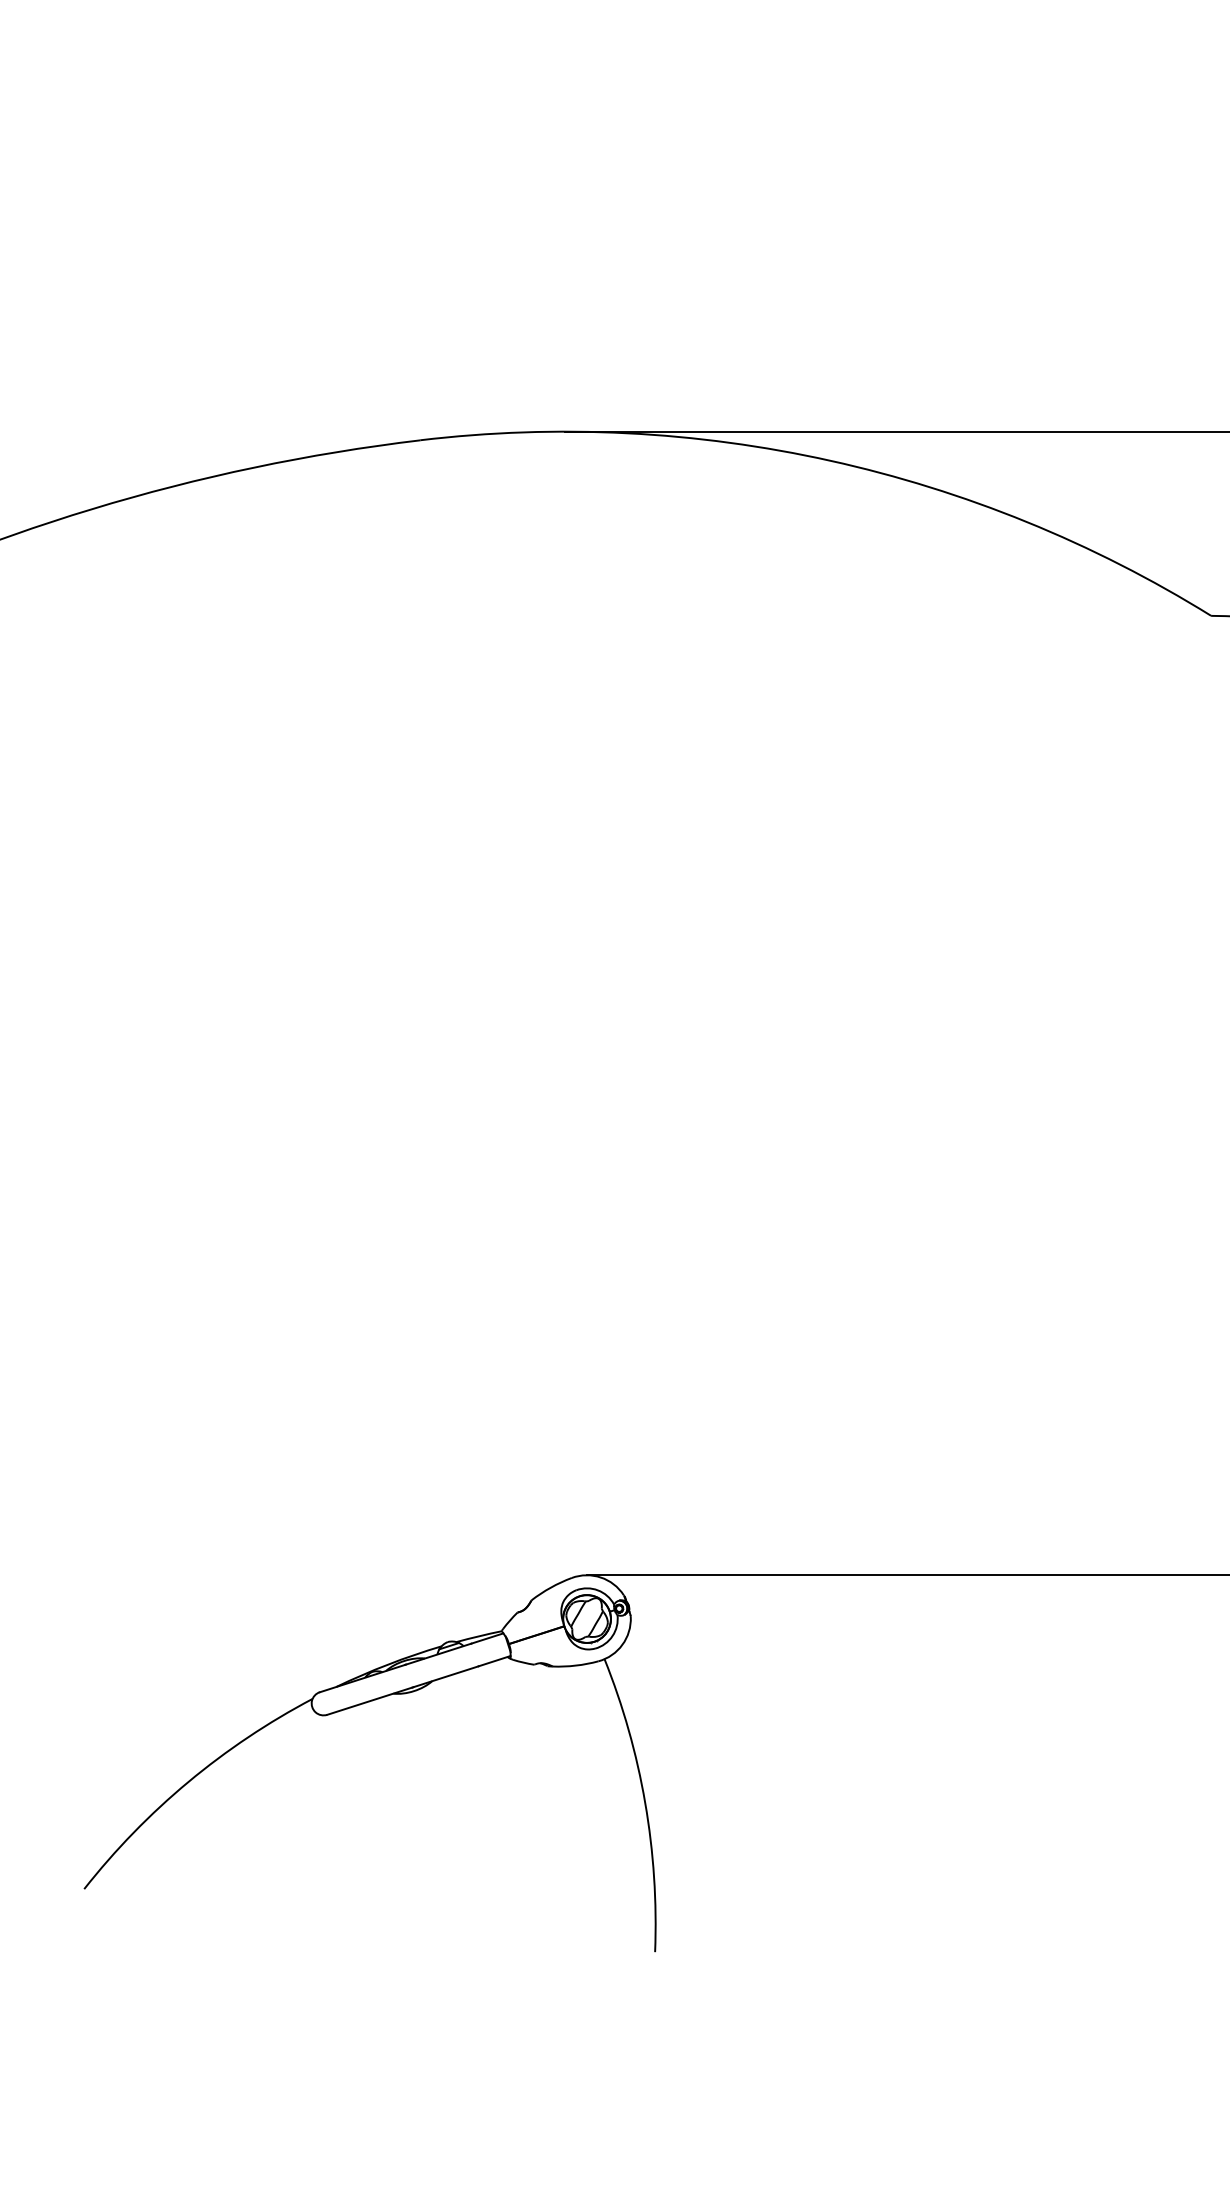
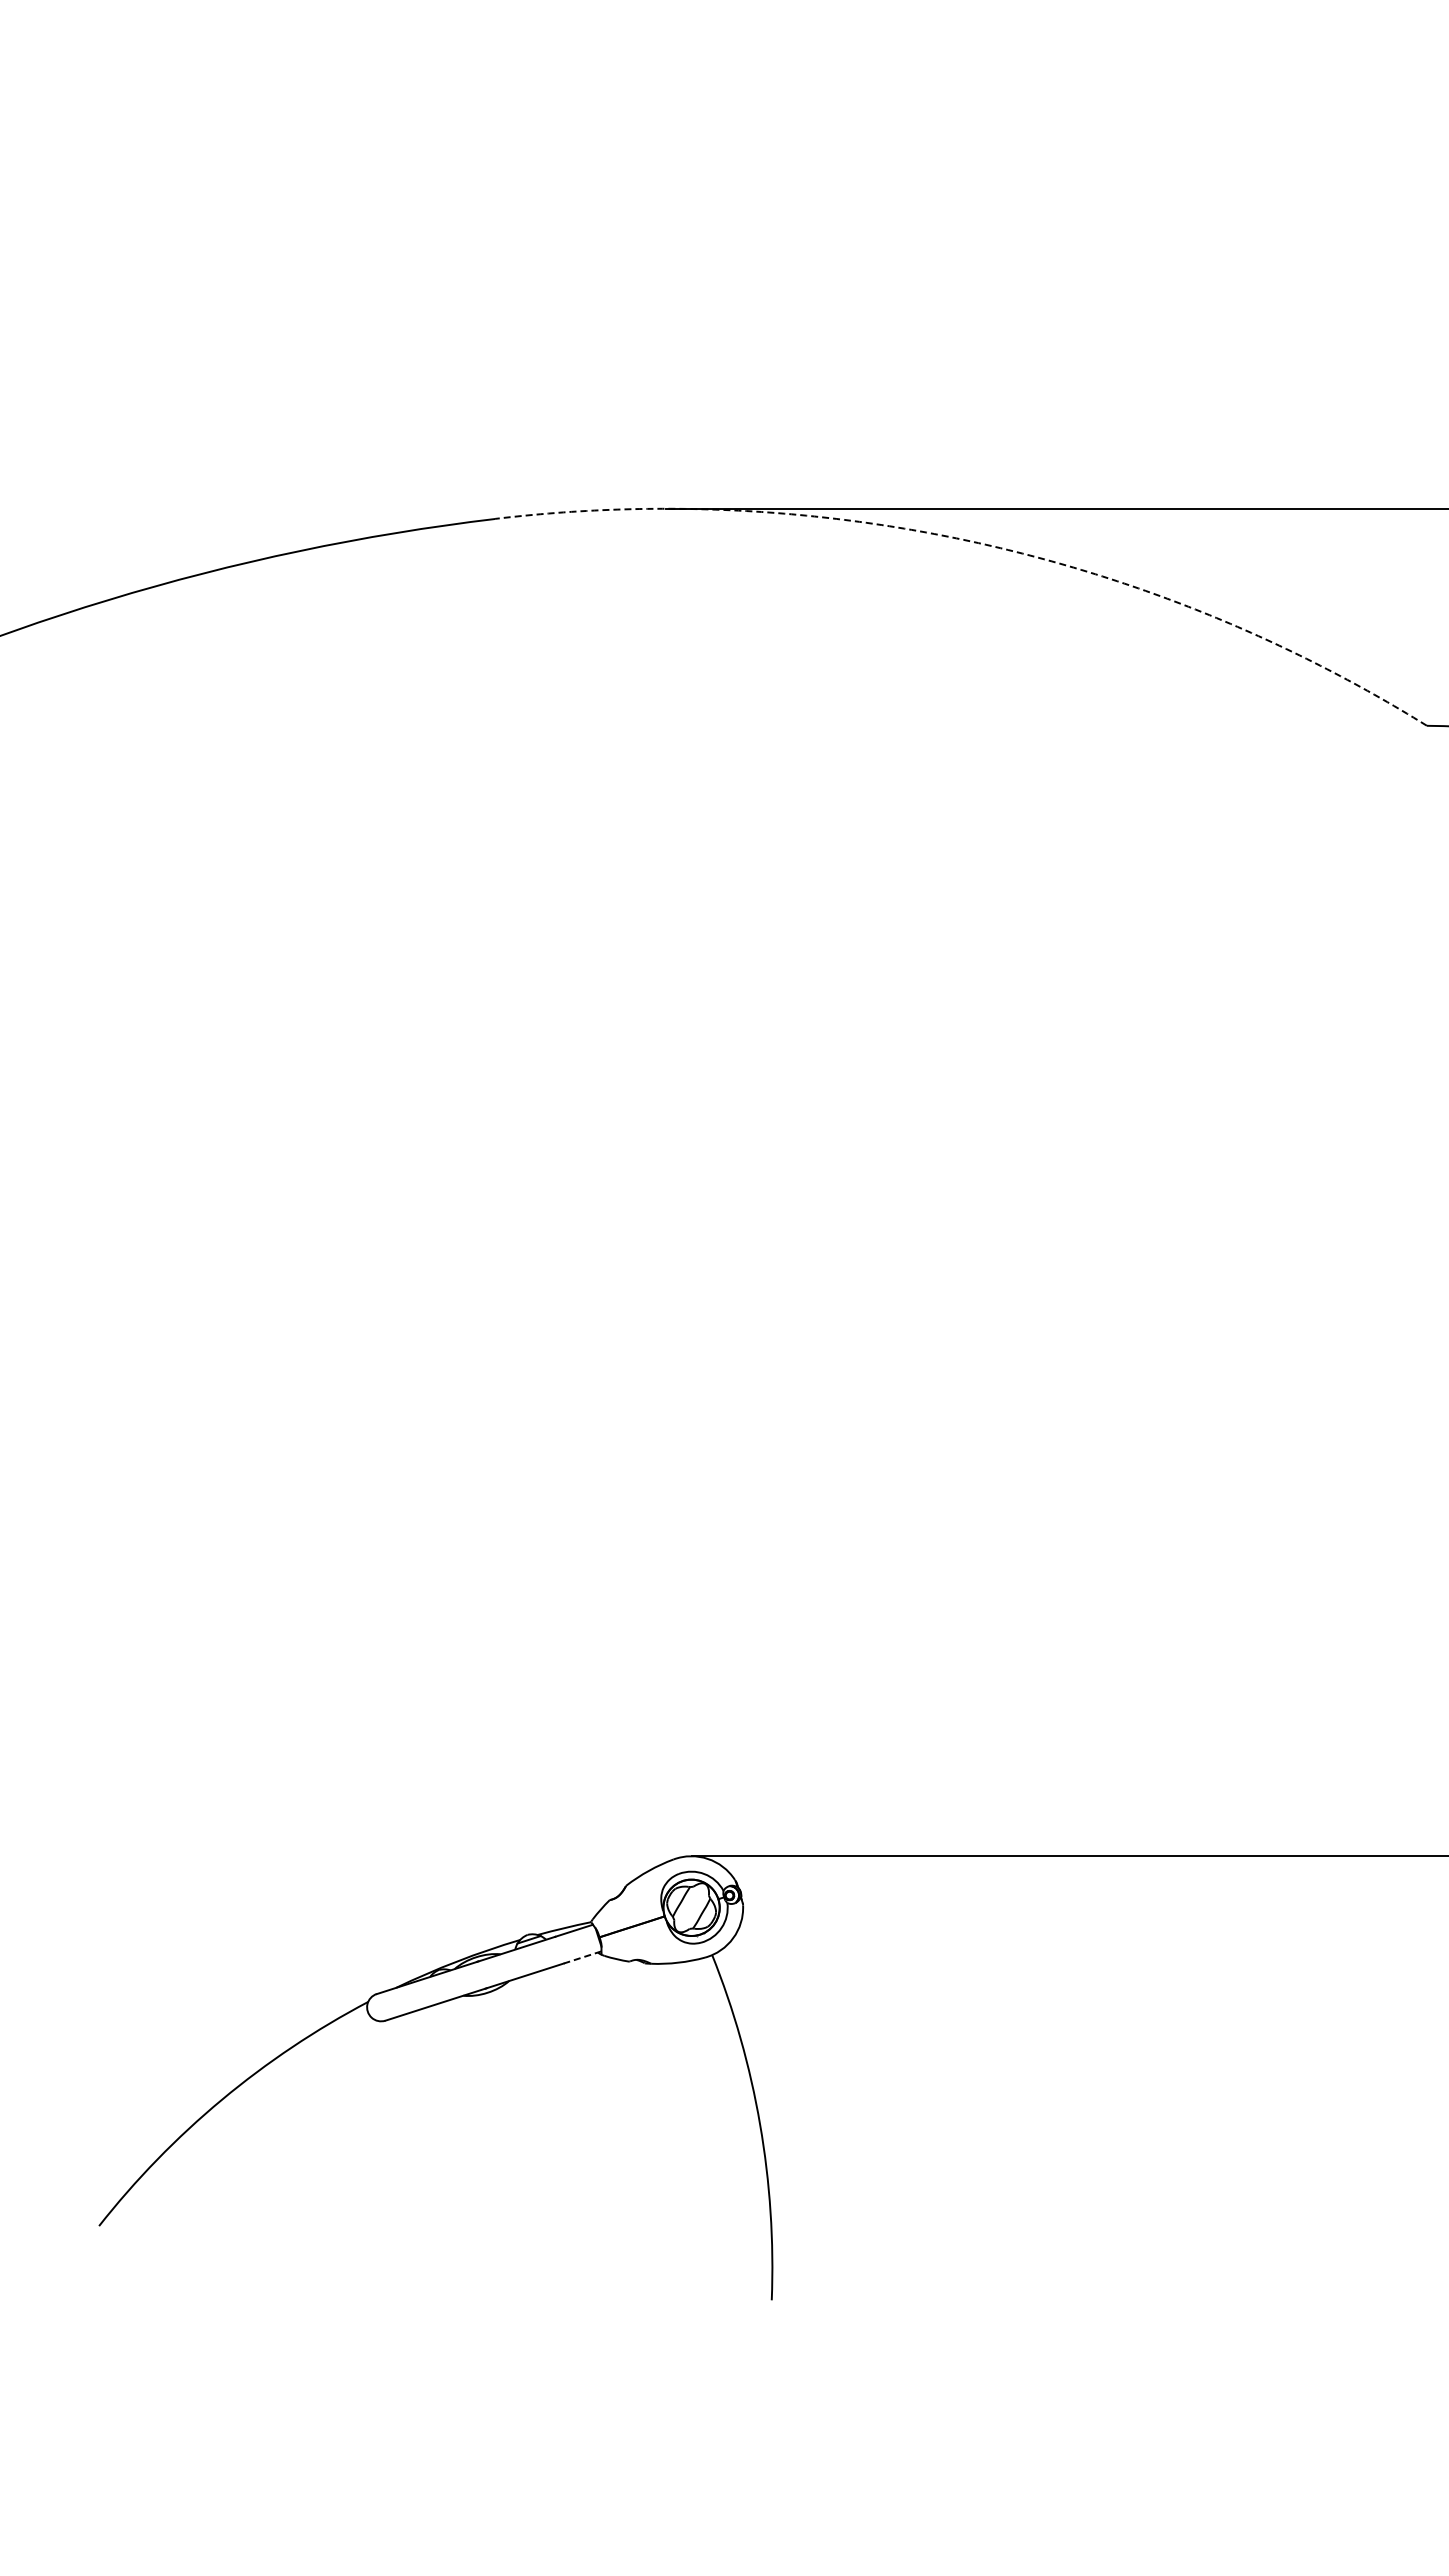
arc: (830, 461) -> (978, 543), solid -> dashed
line: (494, 1661) -> (582, 1957), solid -> dashed

